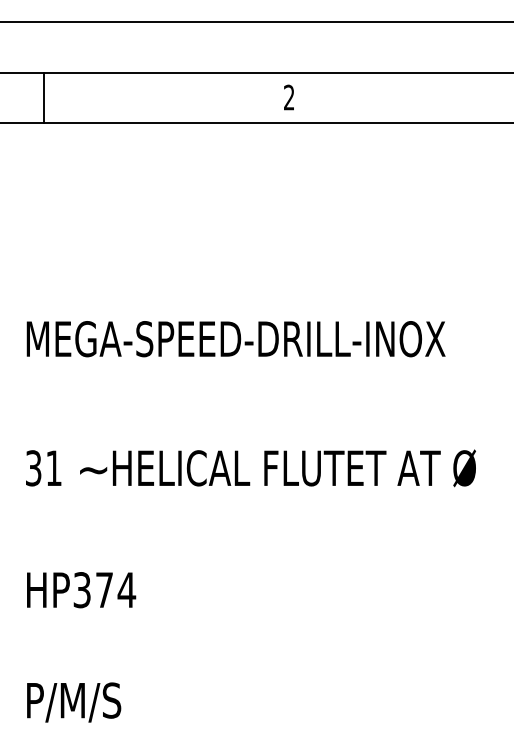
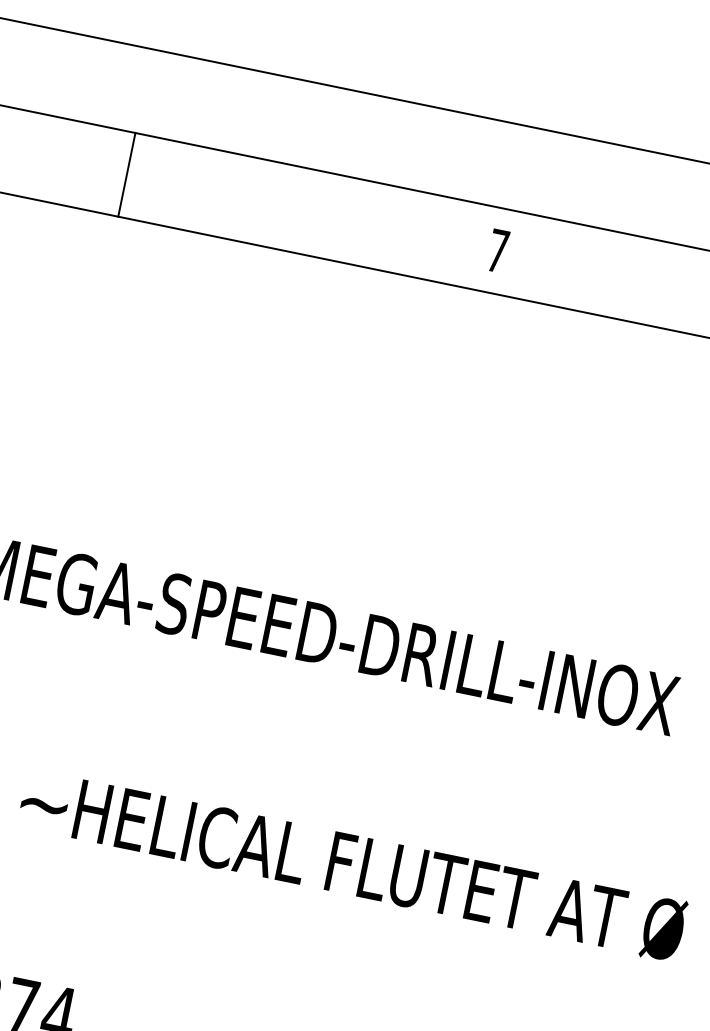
line: (43, 97) -> (126, 174), moved
text: (289, 97) -> (498, 250), 2 -> 7

